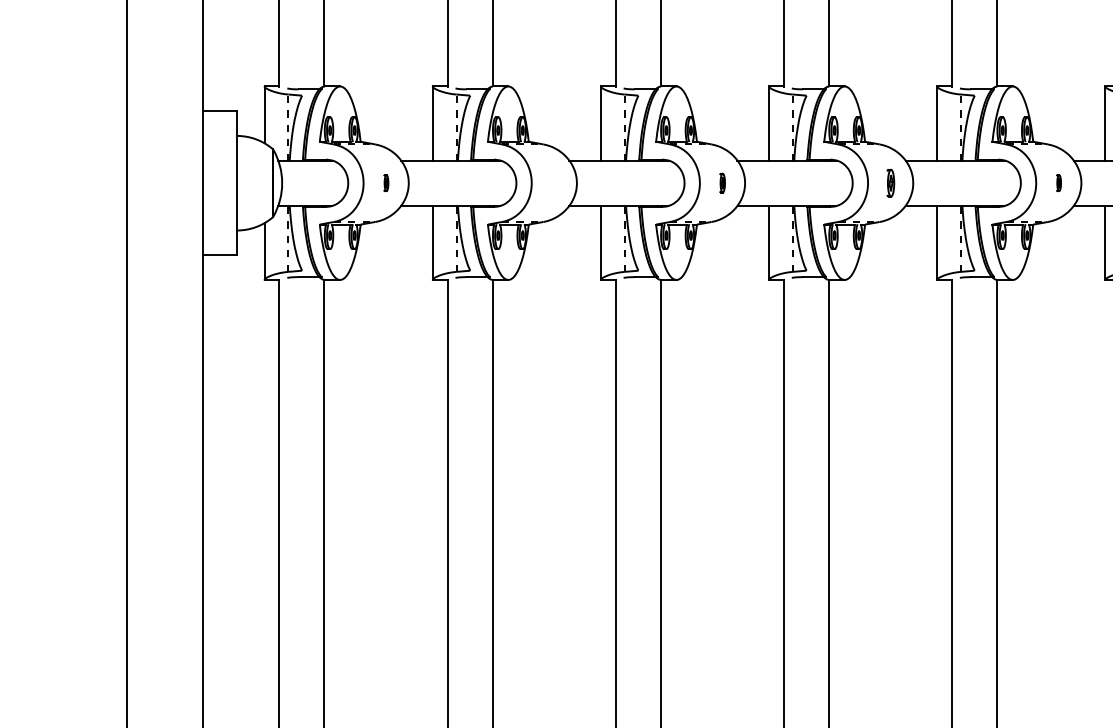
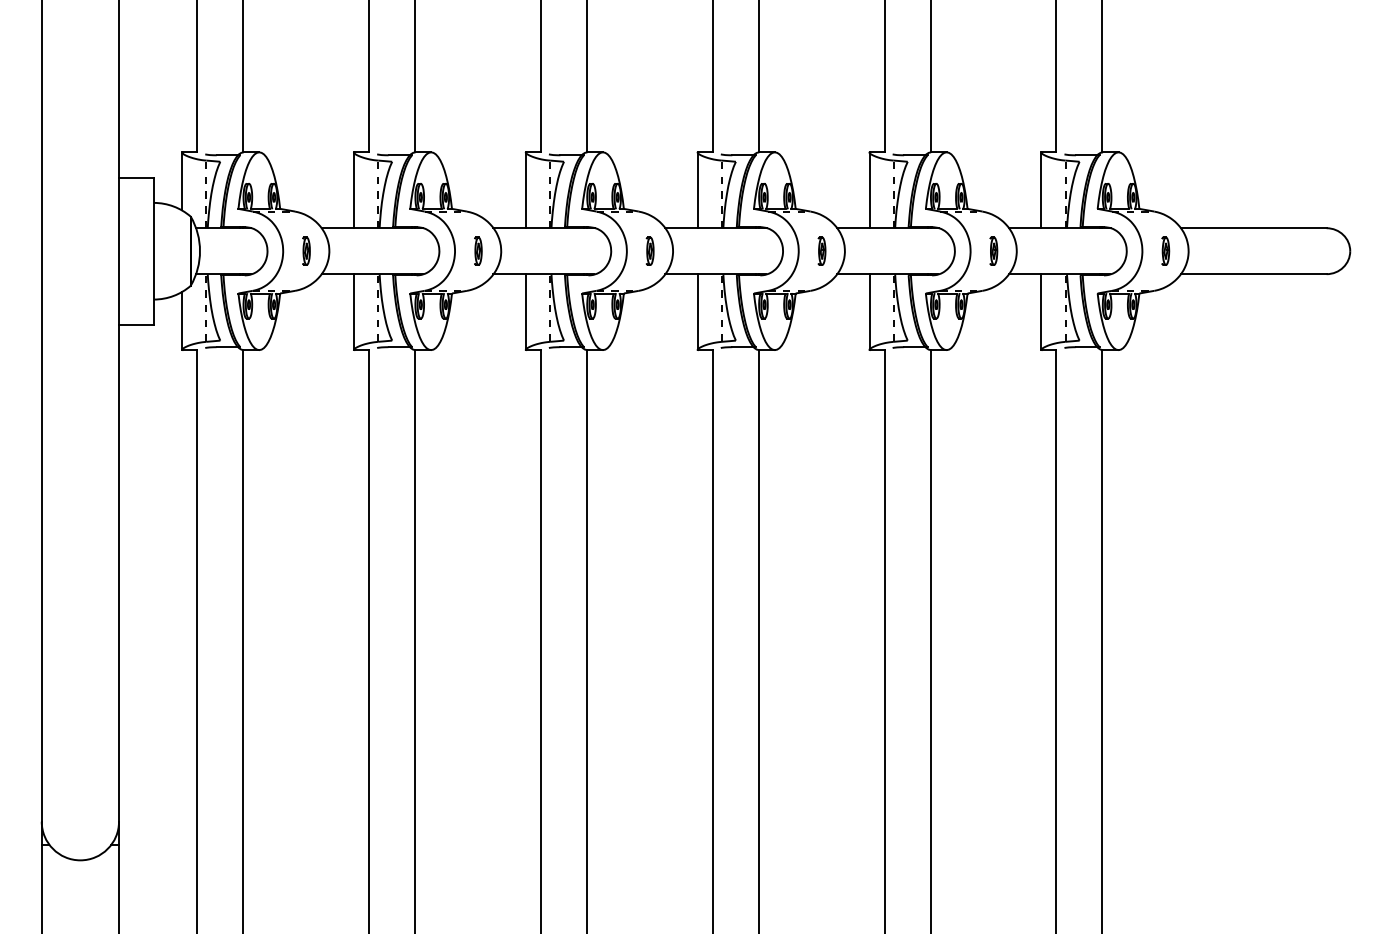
part: (386, 182) -> (306, 250), size x1.67
part: (554, 182) -> (478, 250), added
part: (722, 182) -> (649, 250), size x1.43
part: (1058, 182) -> (993, 250), size x1.67

